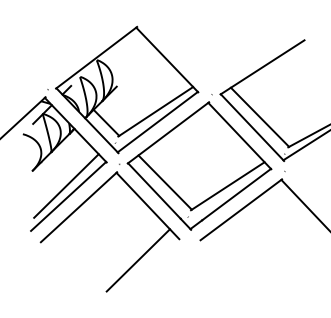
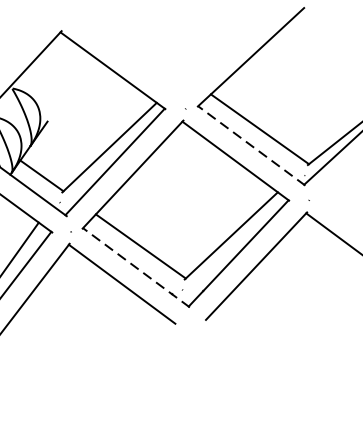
line: (252, 127) -> (251, 145), solid -> dashed
line: (159, 196) -> (136, 267), solid -> dashed
line: (137, 260) -> (120, 364), removed

